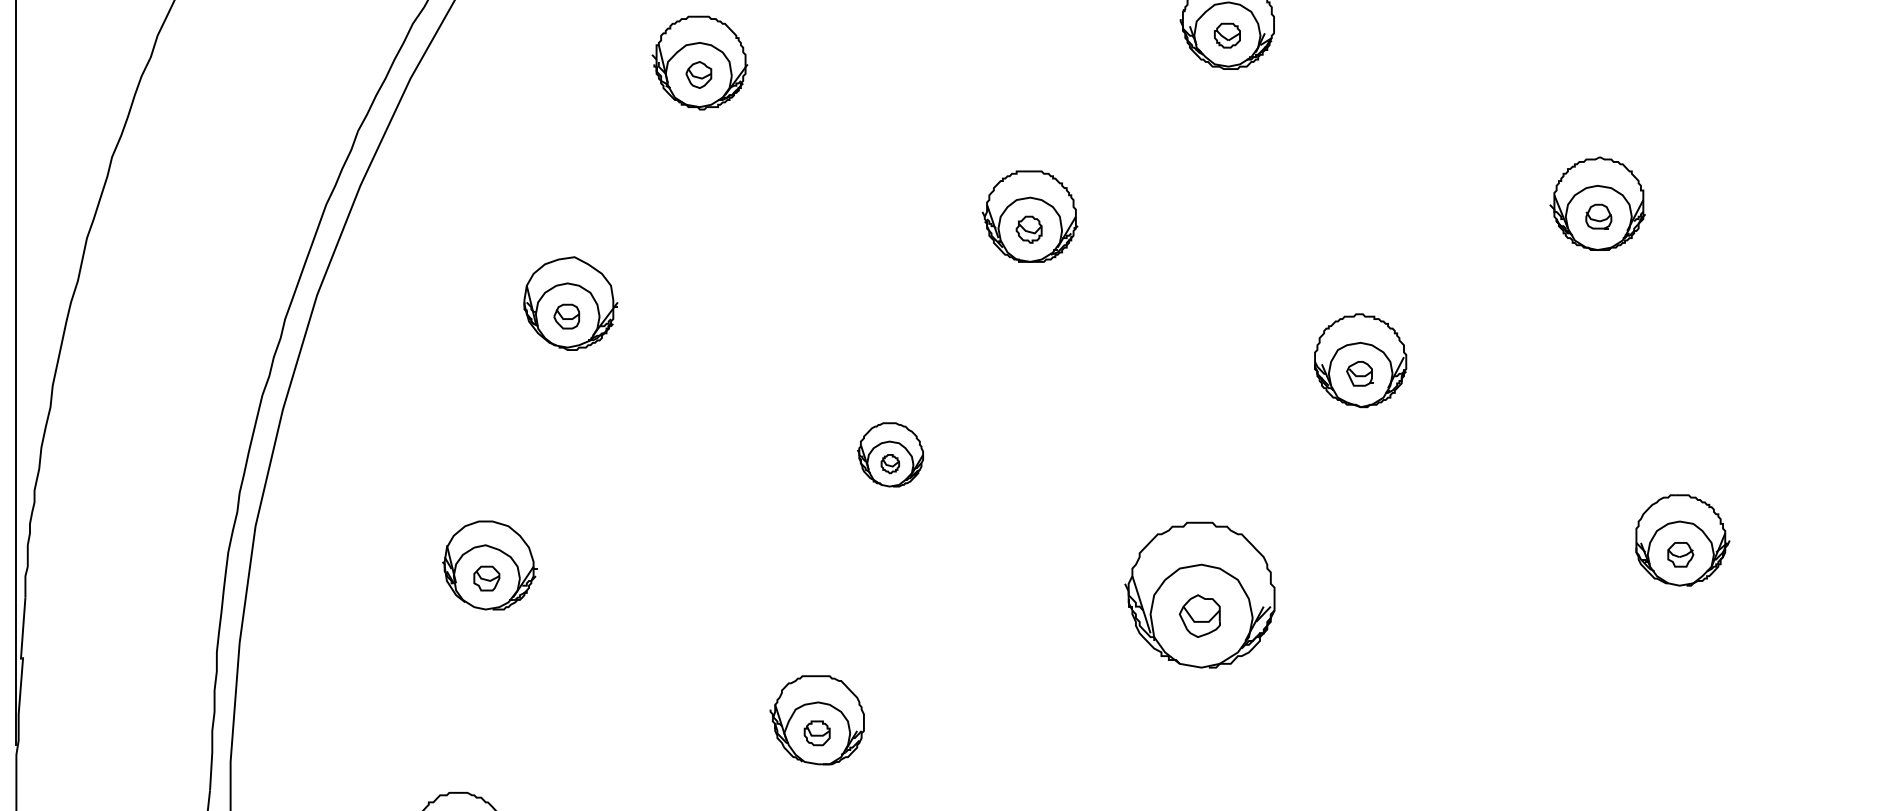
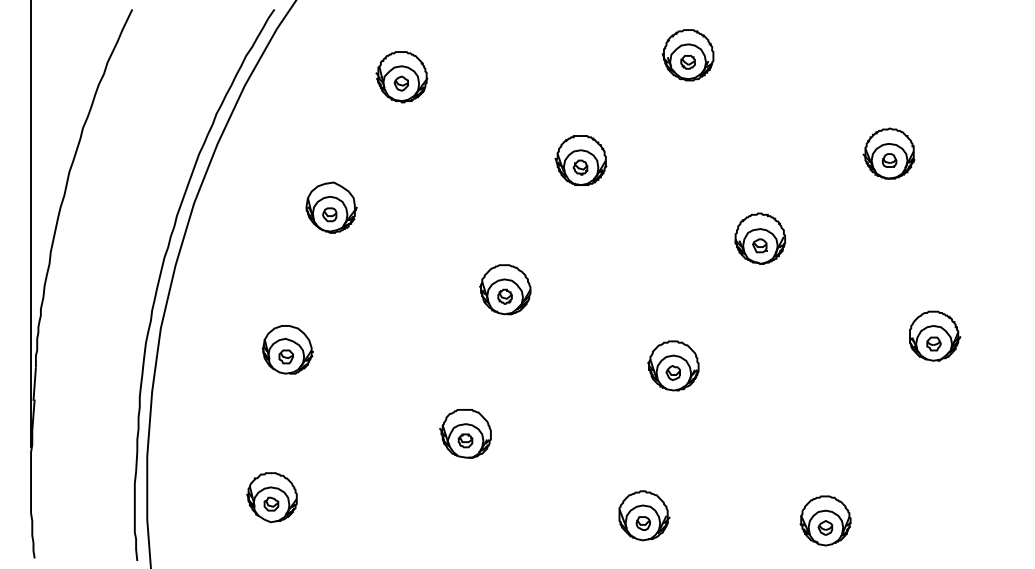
part: (890, 454) -> (505, 289), size x1.43
part: (1200, 594) -> (673, 365), size x0.62

